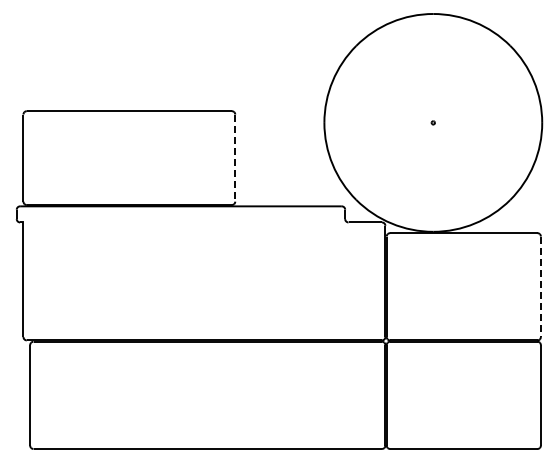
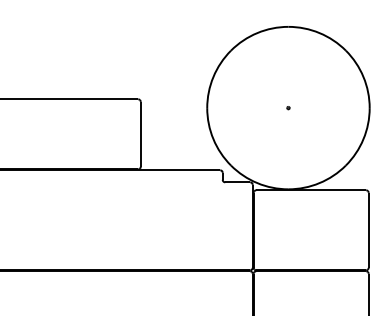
line: (235, 158) -> (140, 134), dashed -> solid
line: (540, 287) -> (368, 230), dashed -> solid

